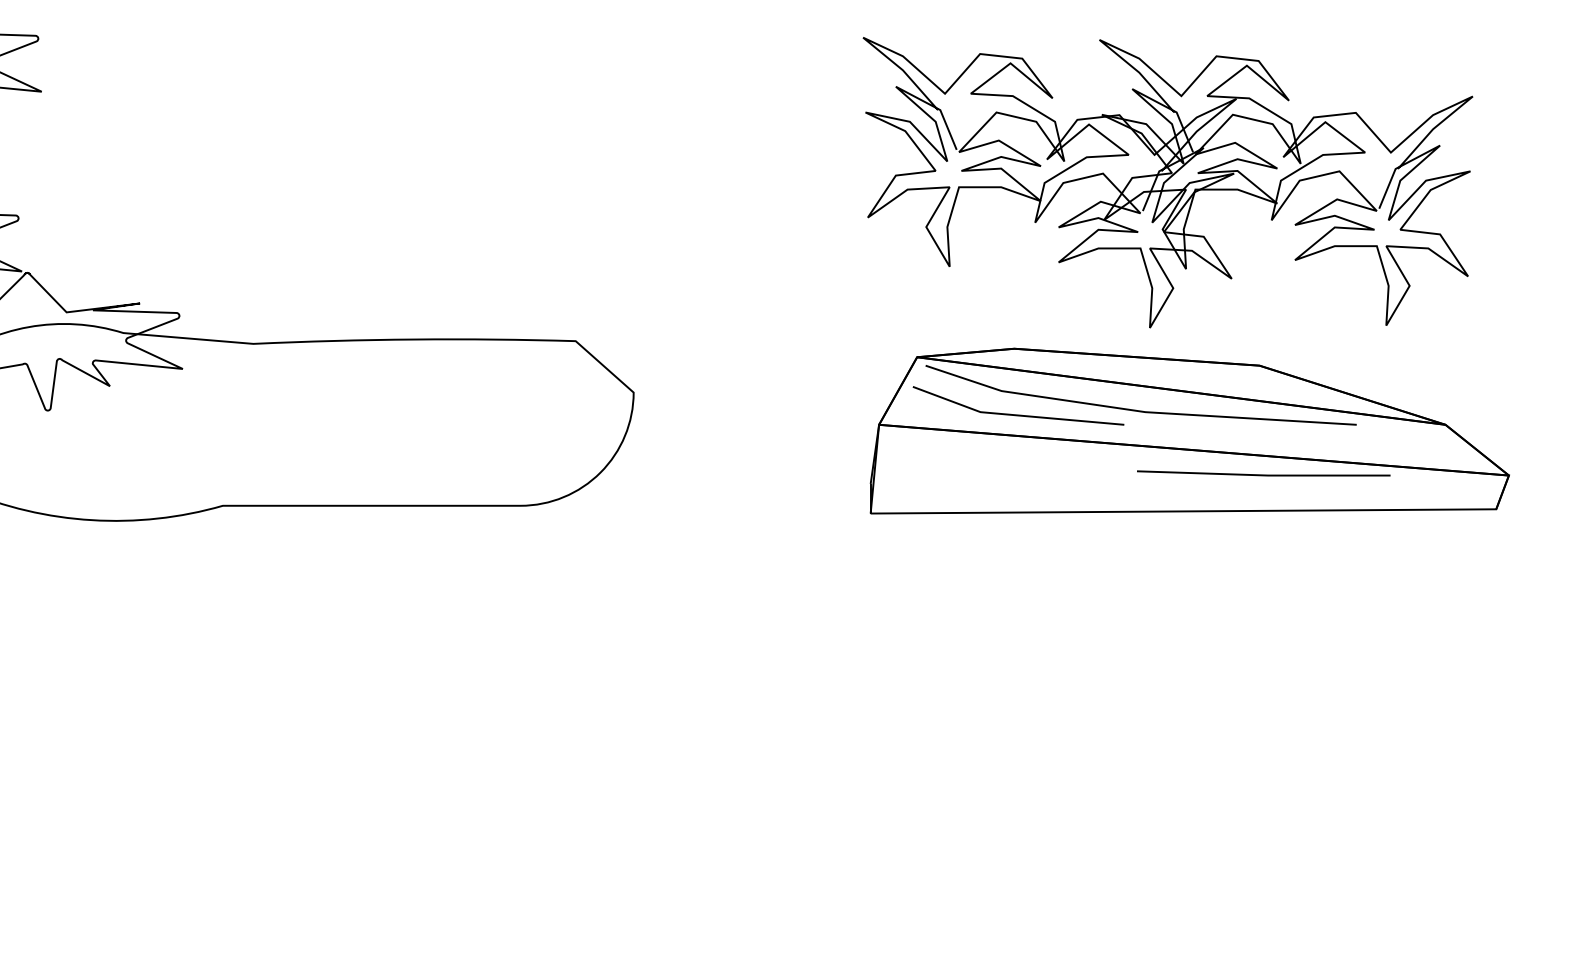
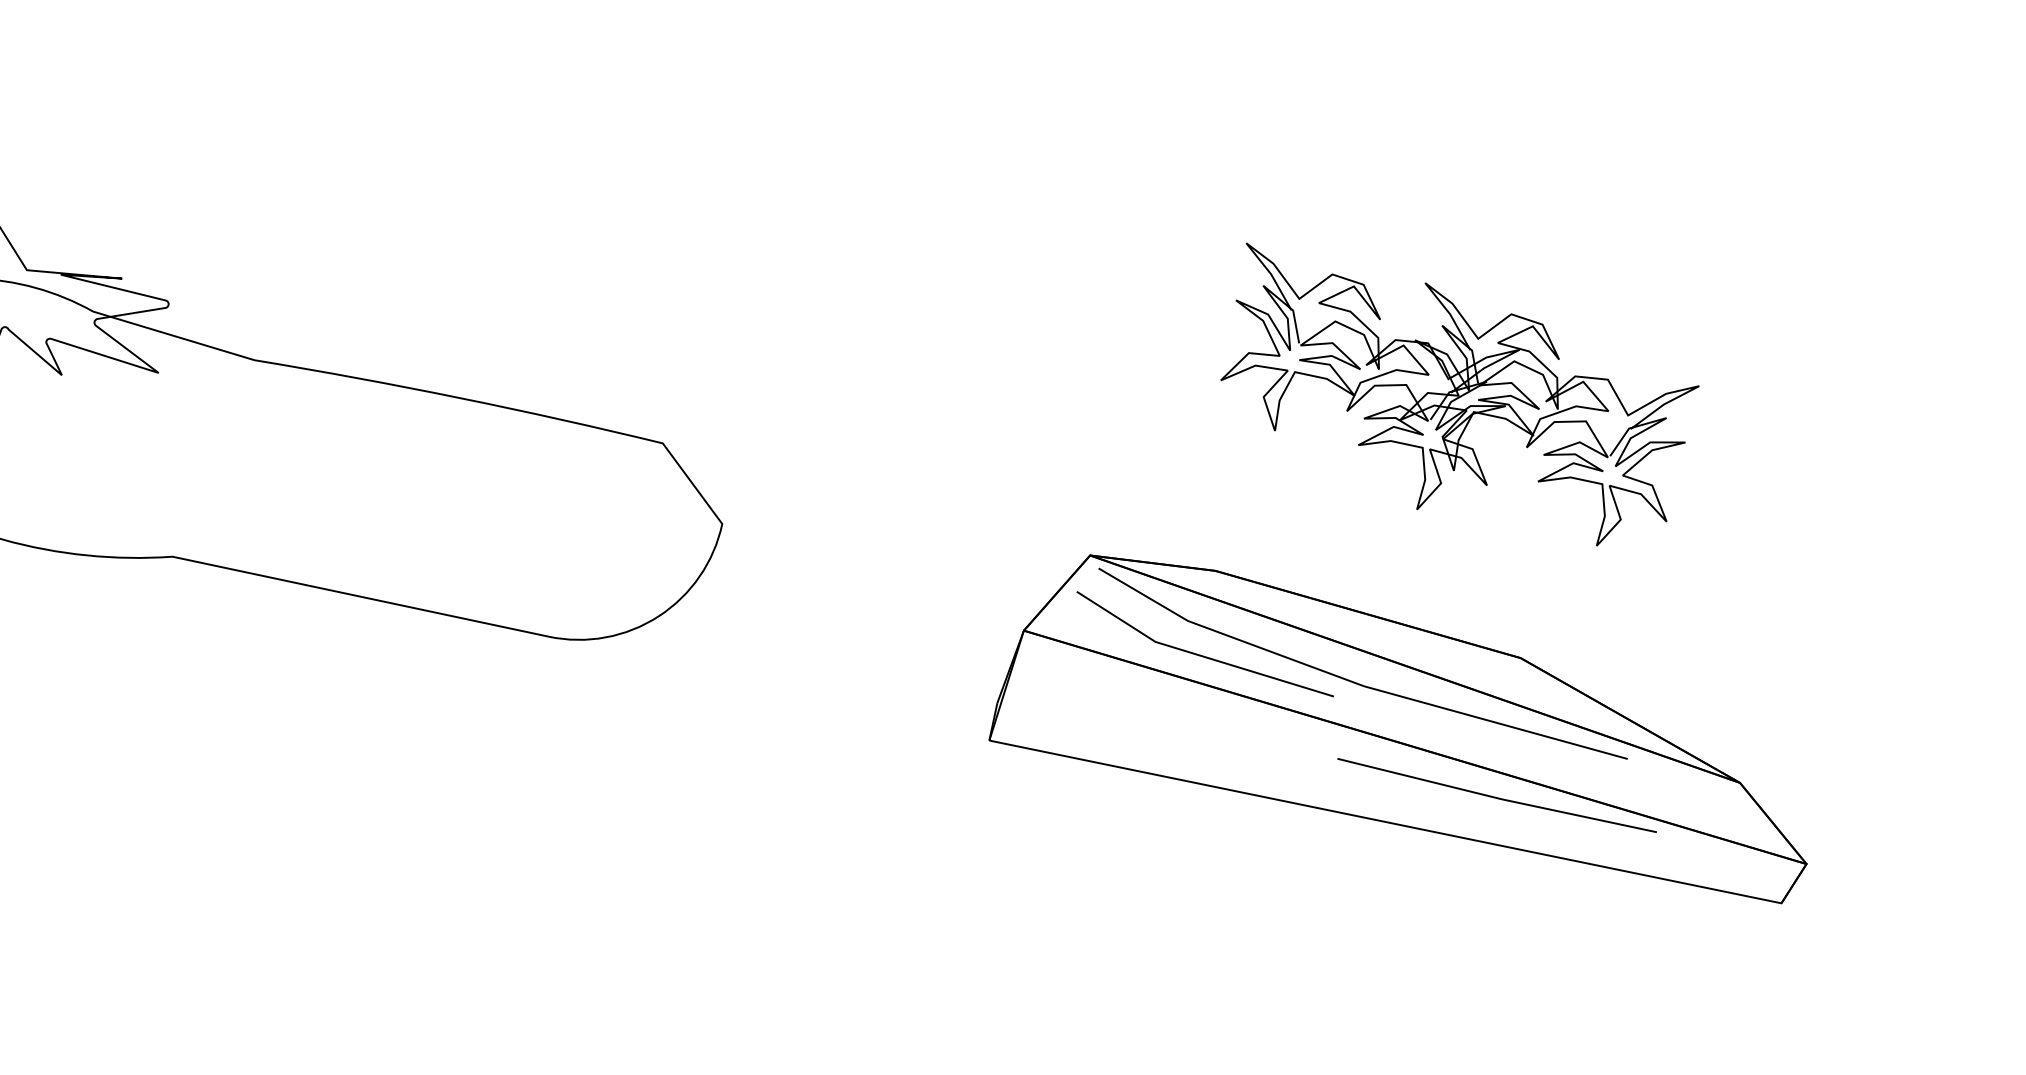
part: (1167, 182) -> (1453, 401), size x0.6

